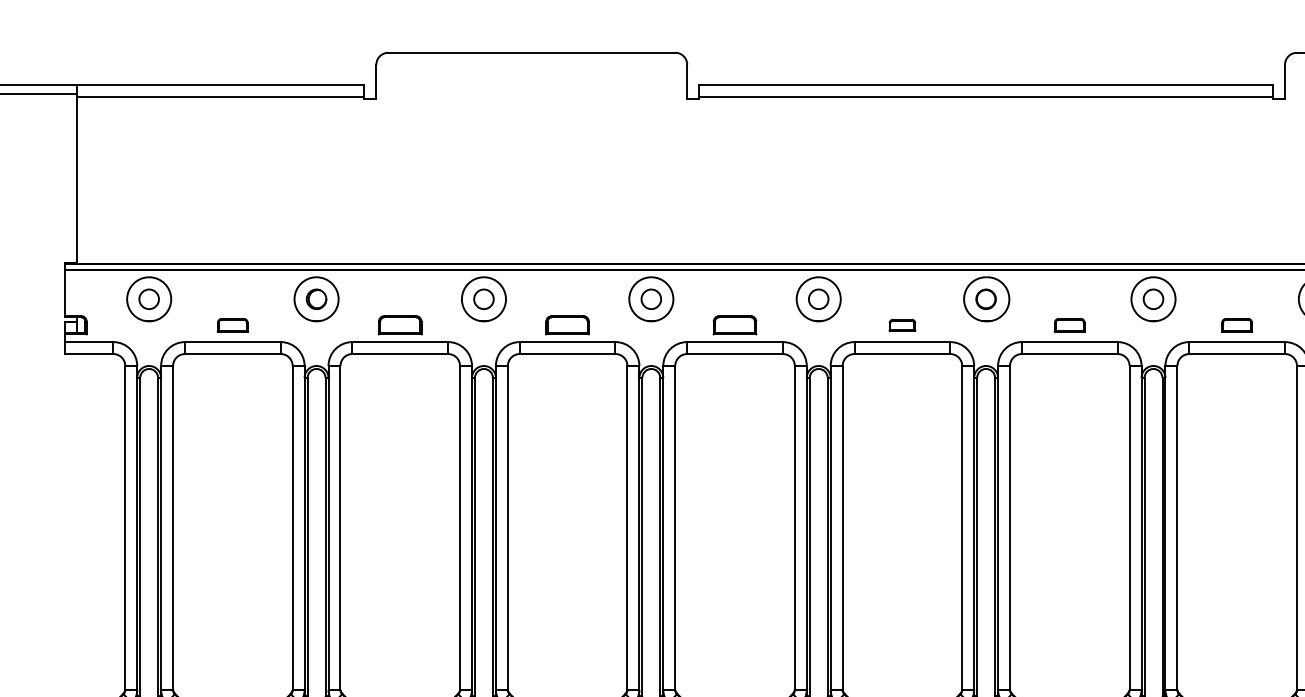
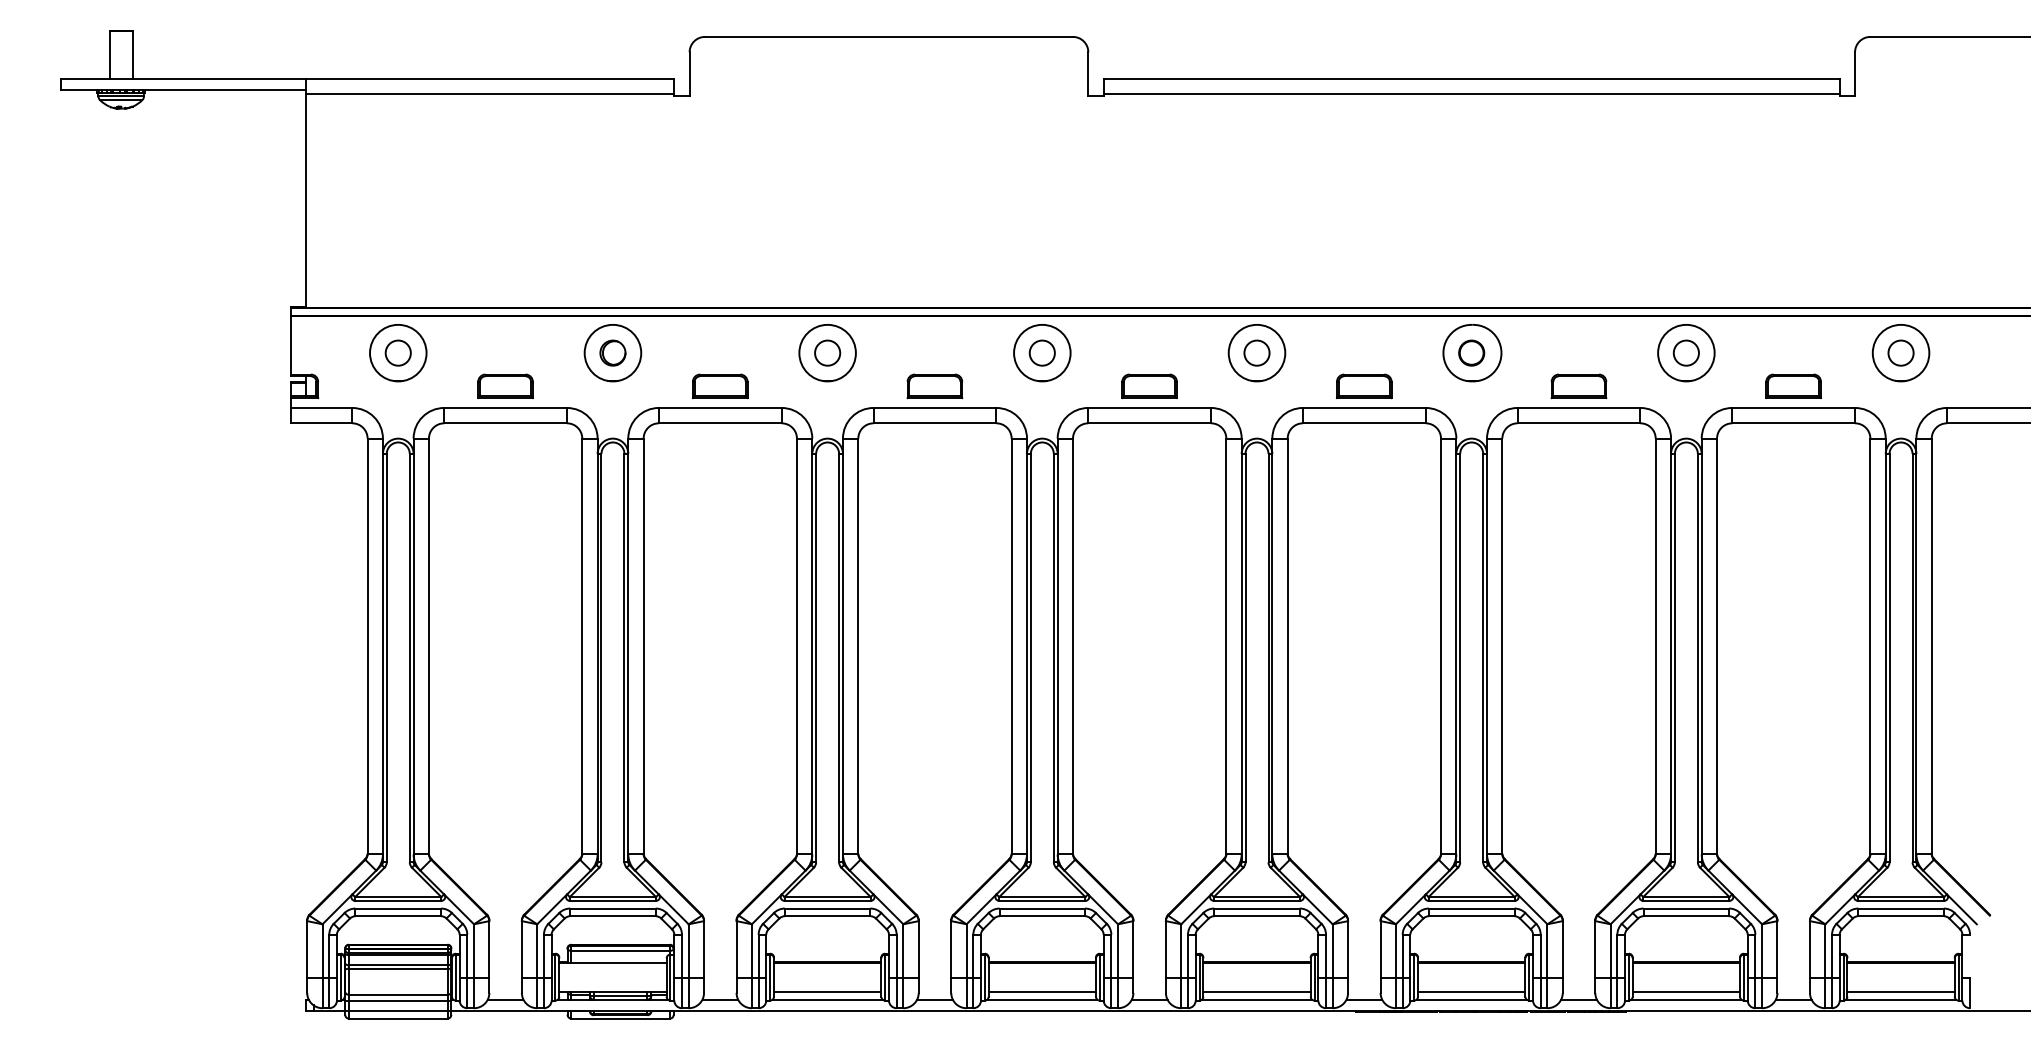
part: (232, 325) -> (505, 386), size x1.43
part: (902, 325) -> (1364, 386), size x1.67
part: (1069, 325) -> (1578, 386), size x1.43
part: (1237, 325) -> (1793, 386), size x1.43

